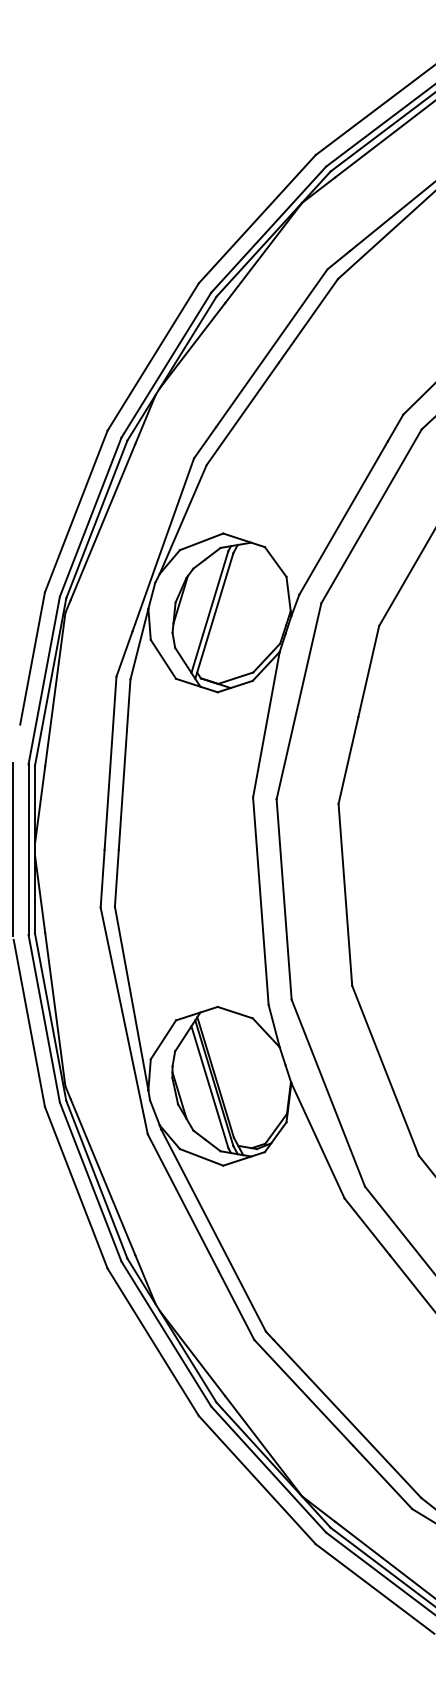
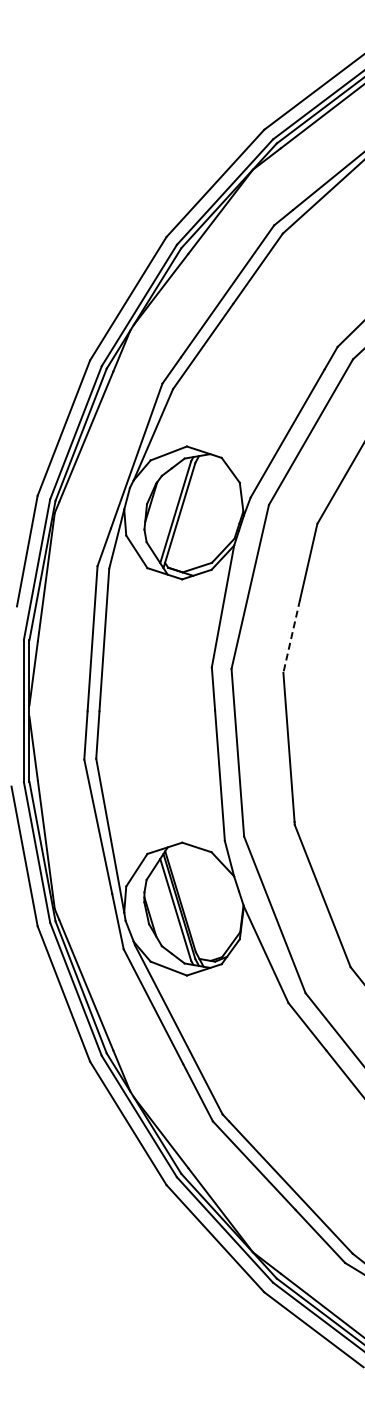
line: (348, 760) -> (291, 636), solid -> dashed
line: (12, 848) -> (10, 710), removed

